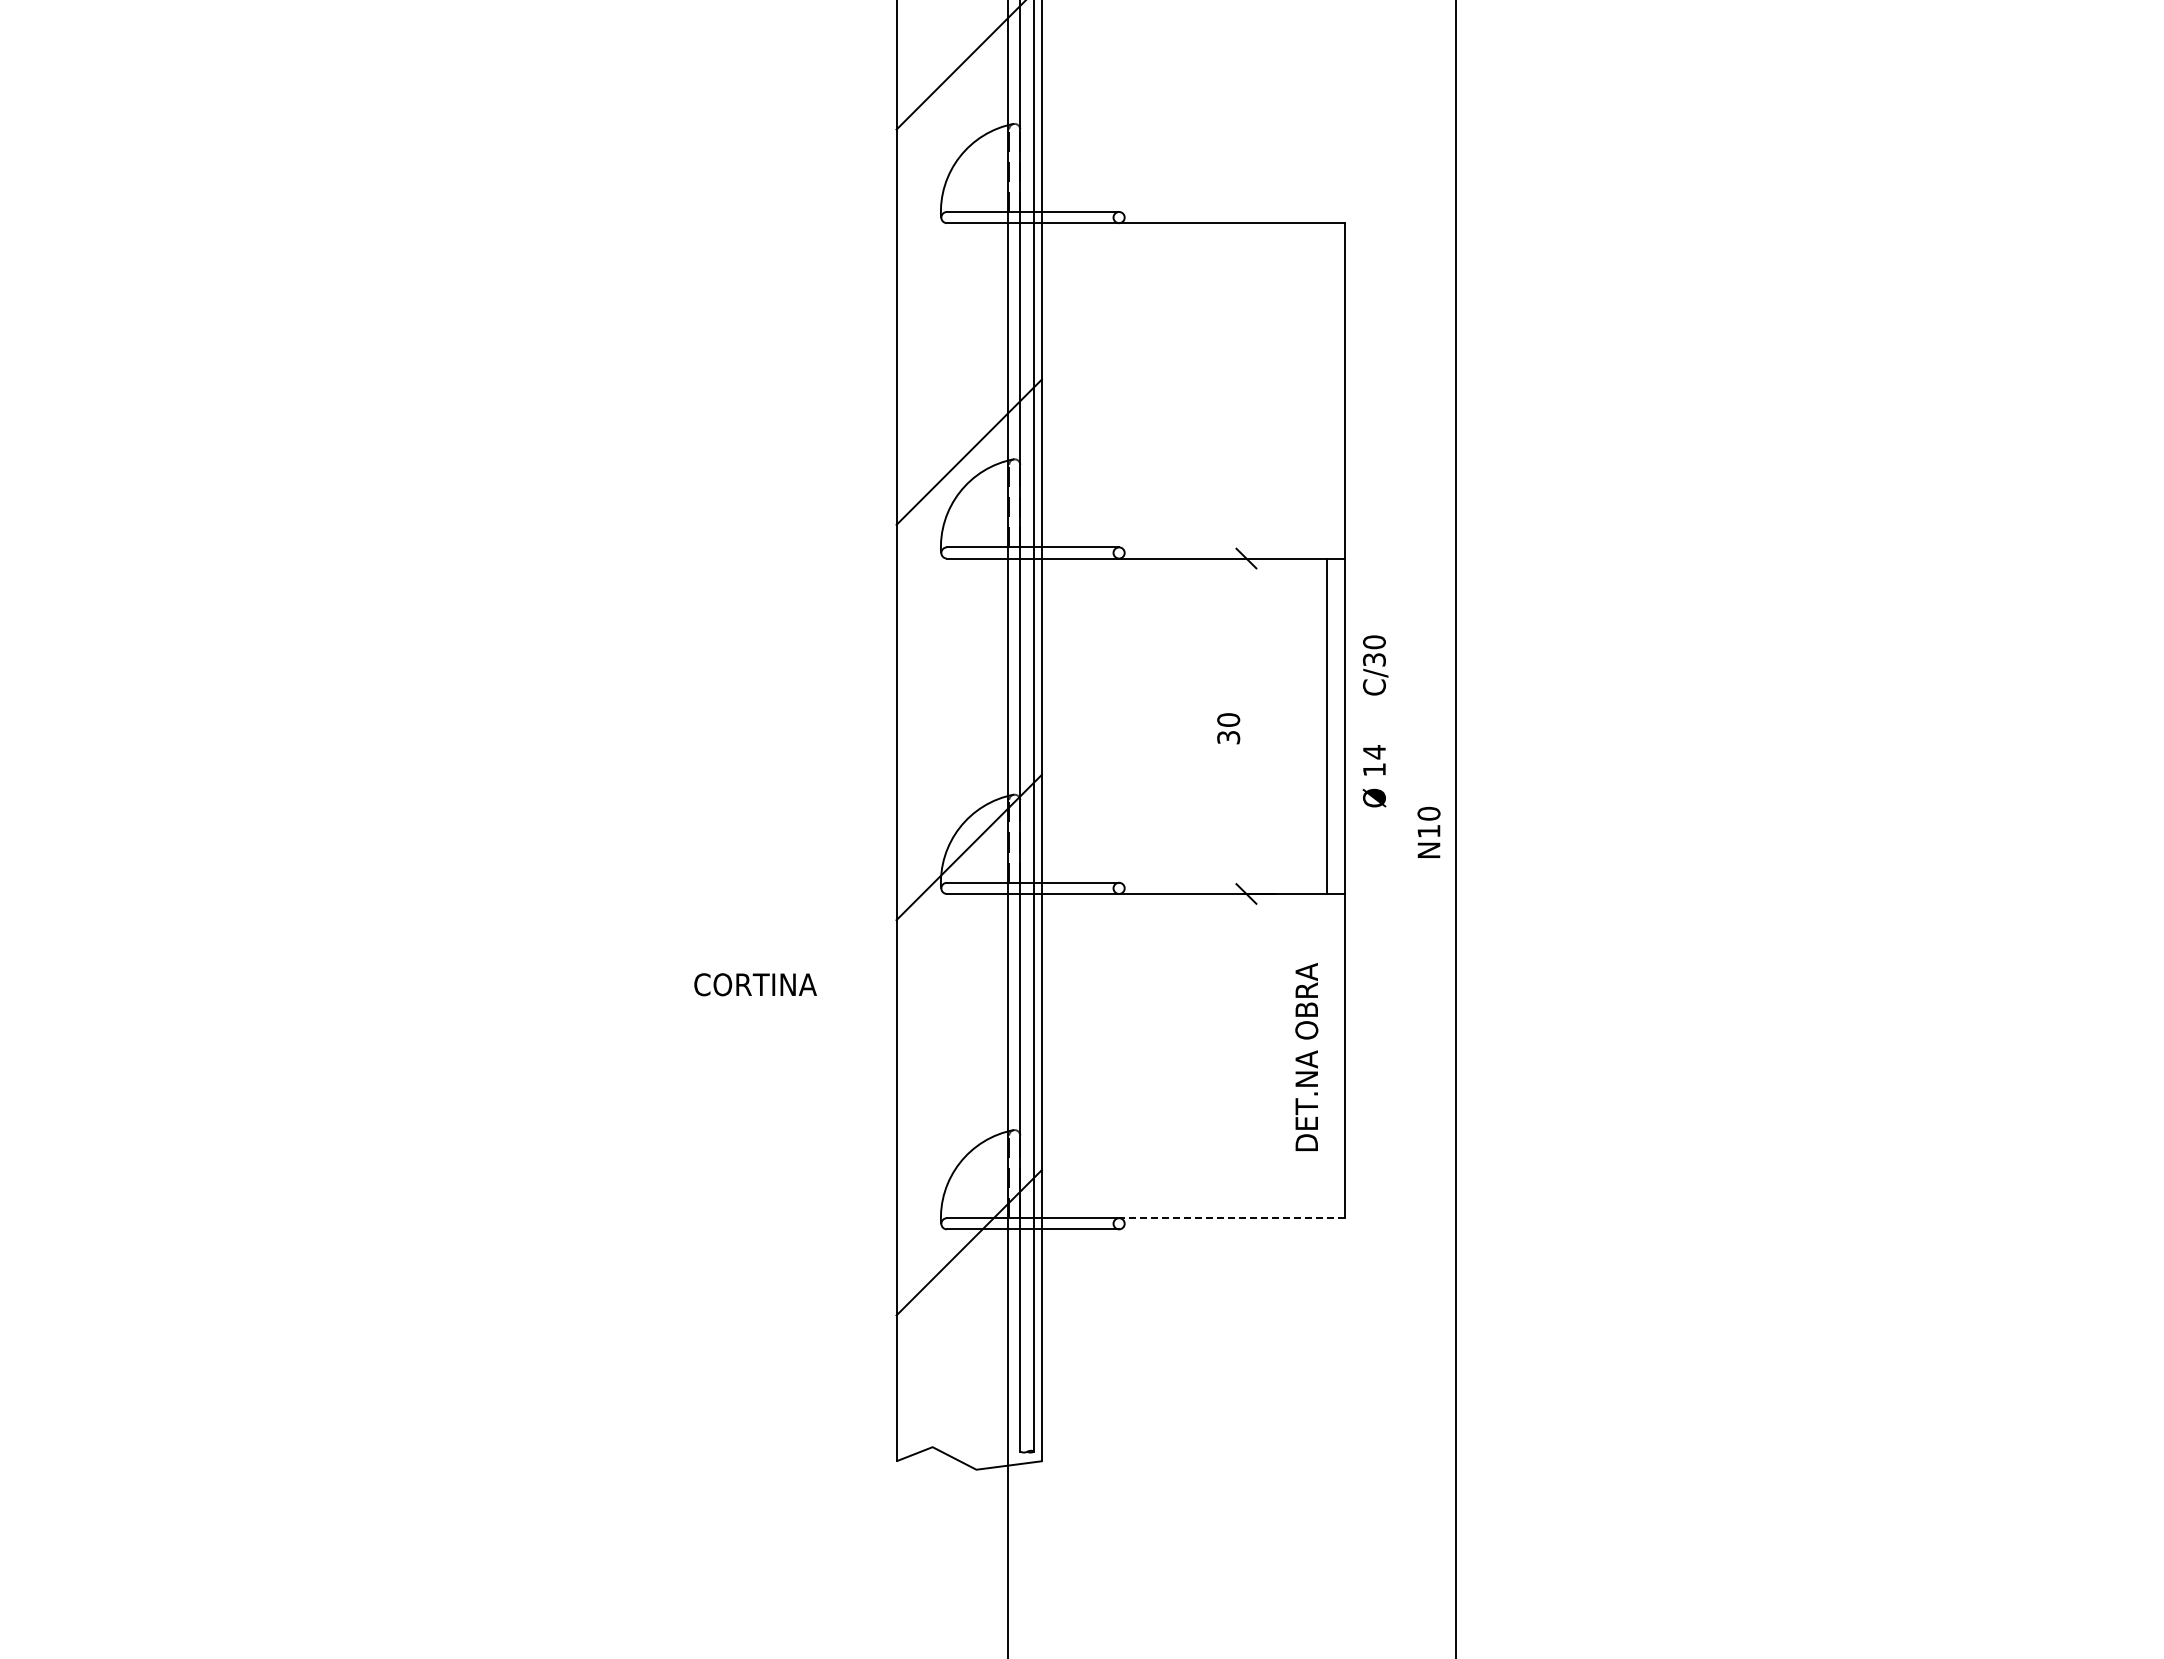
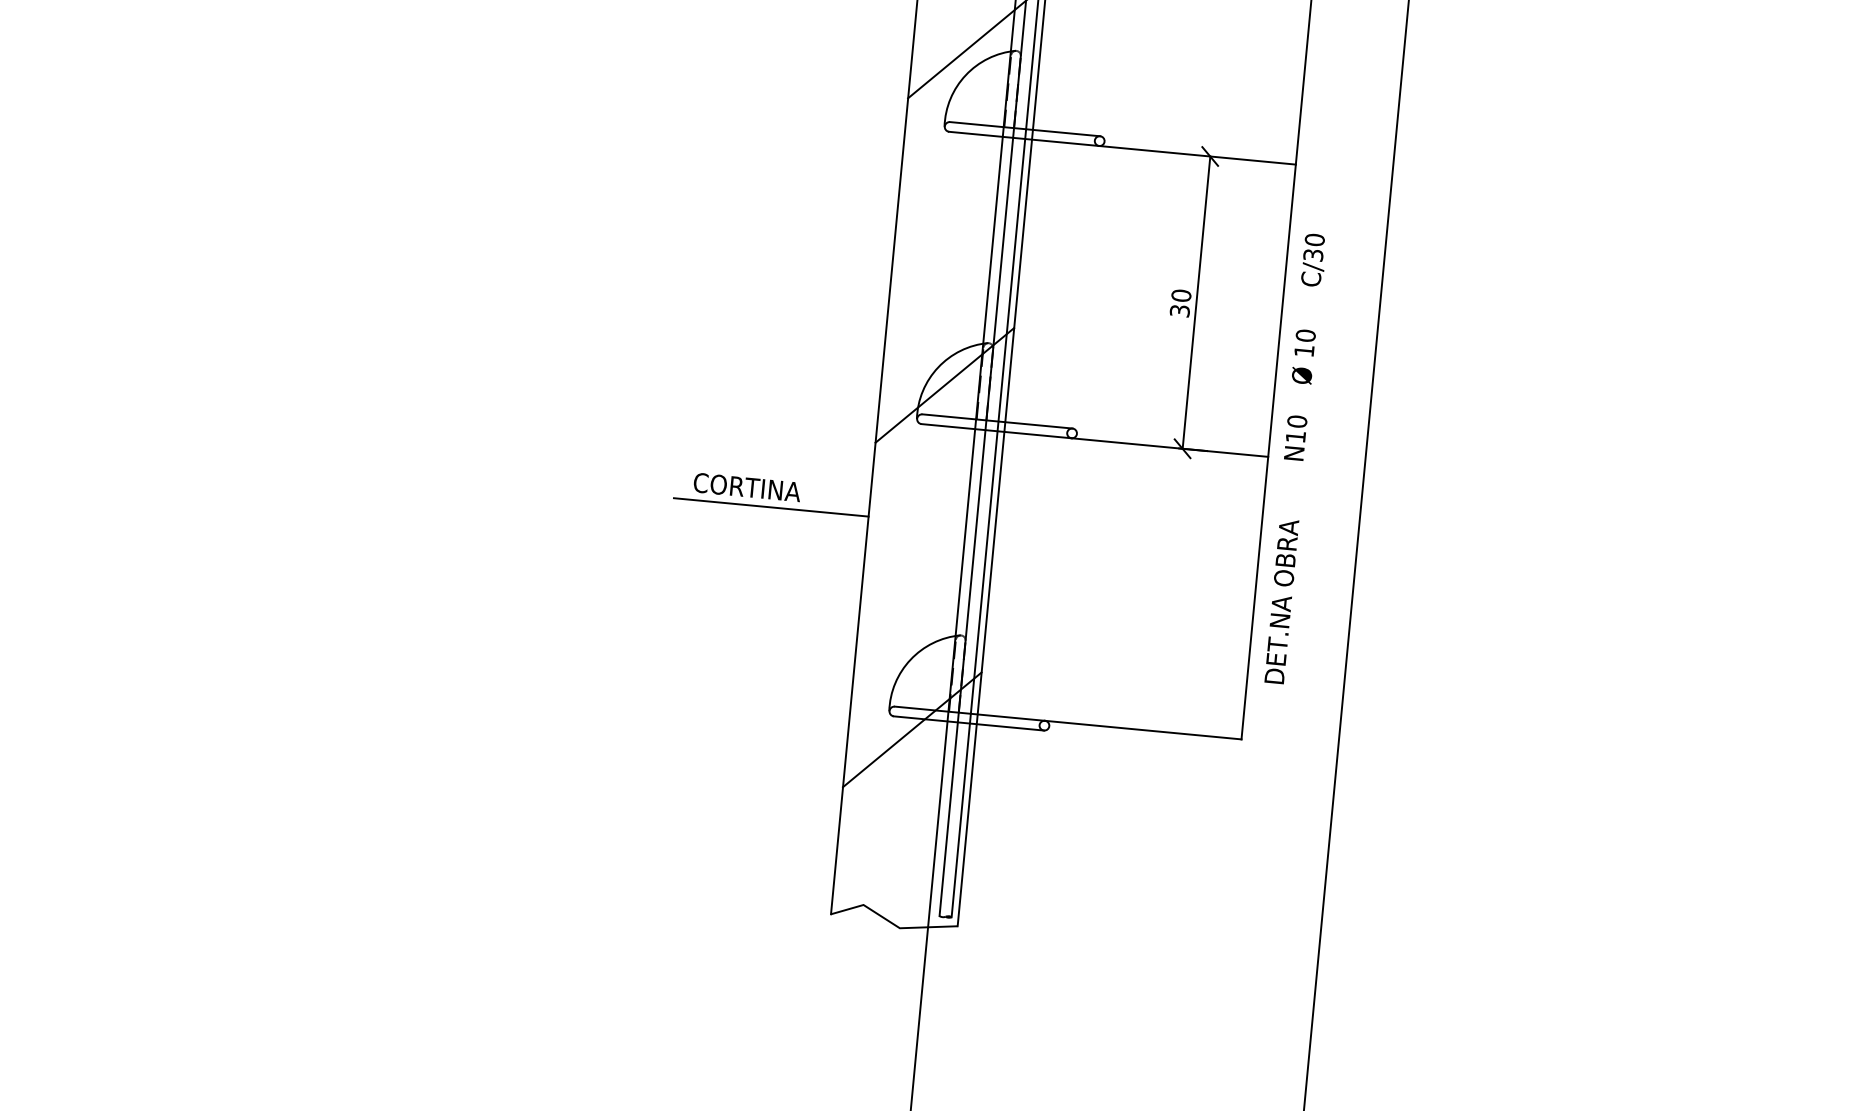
line: (1326, 725) -> (1196, 301), moved
text: (1374, 752) -> (1305, 336), 14 -> 10
text: (1428, 832) -> (1295, 437), moved
line: (784, 1004) -> (770, 507), added
text: (1306, 1056) -> (1281, 601), moved
line: (1231, 1218) -> (1142, 730), dashed -> solid

